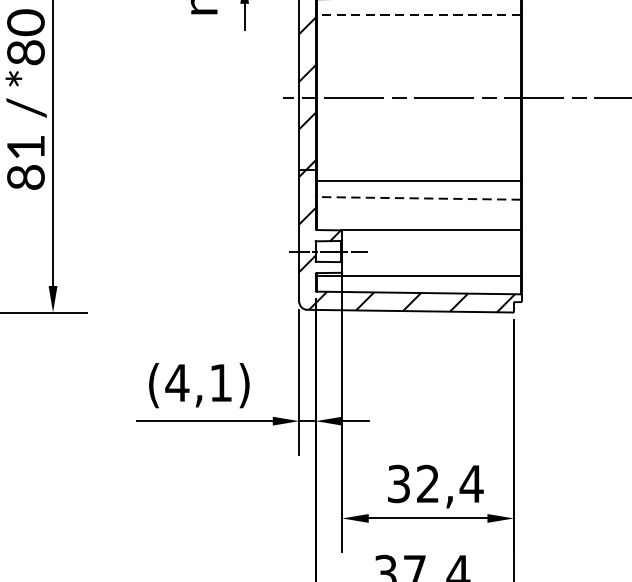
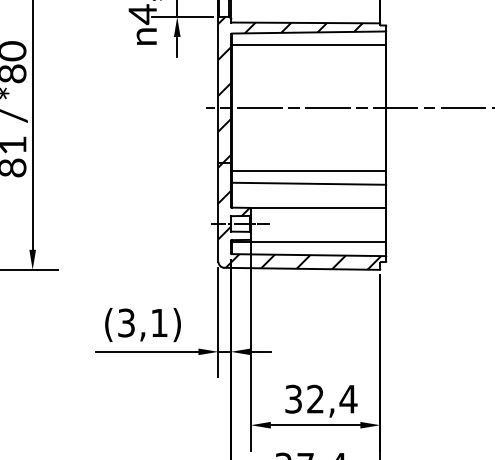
line: (418, 15) -> (308, 45), dashed -> solid
line: (418, 198) -> (308, 183), dashed -> solid
text: (177, 382) -> (126, 322), (4,1) -> (3,1)

